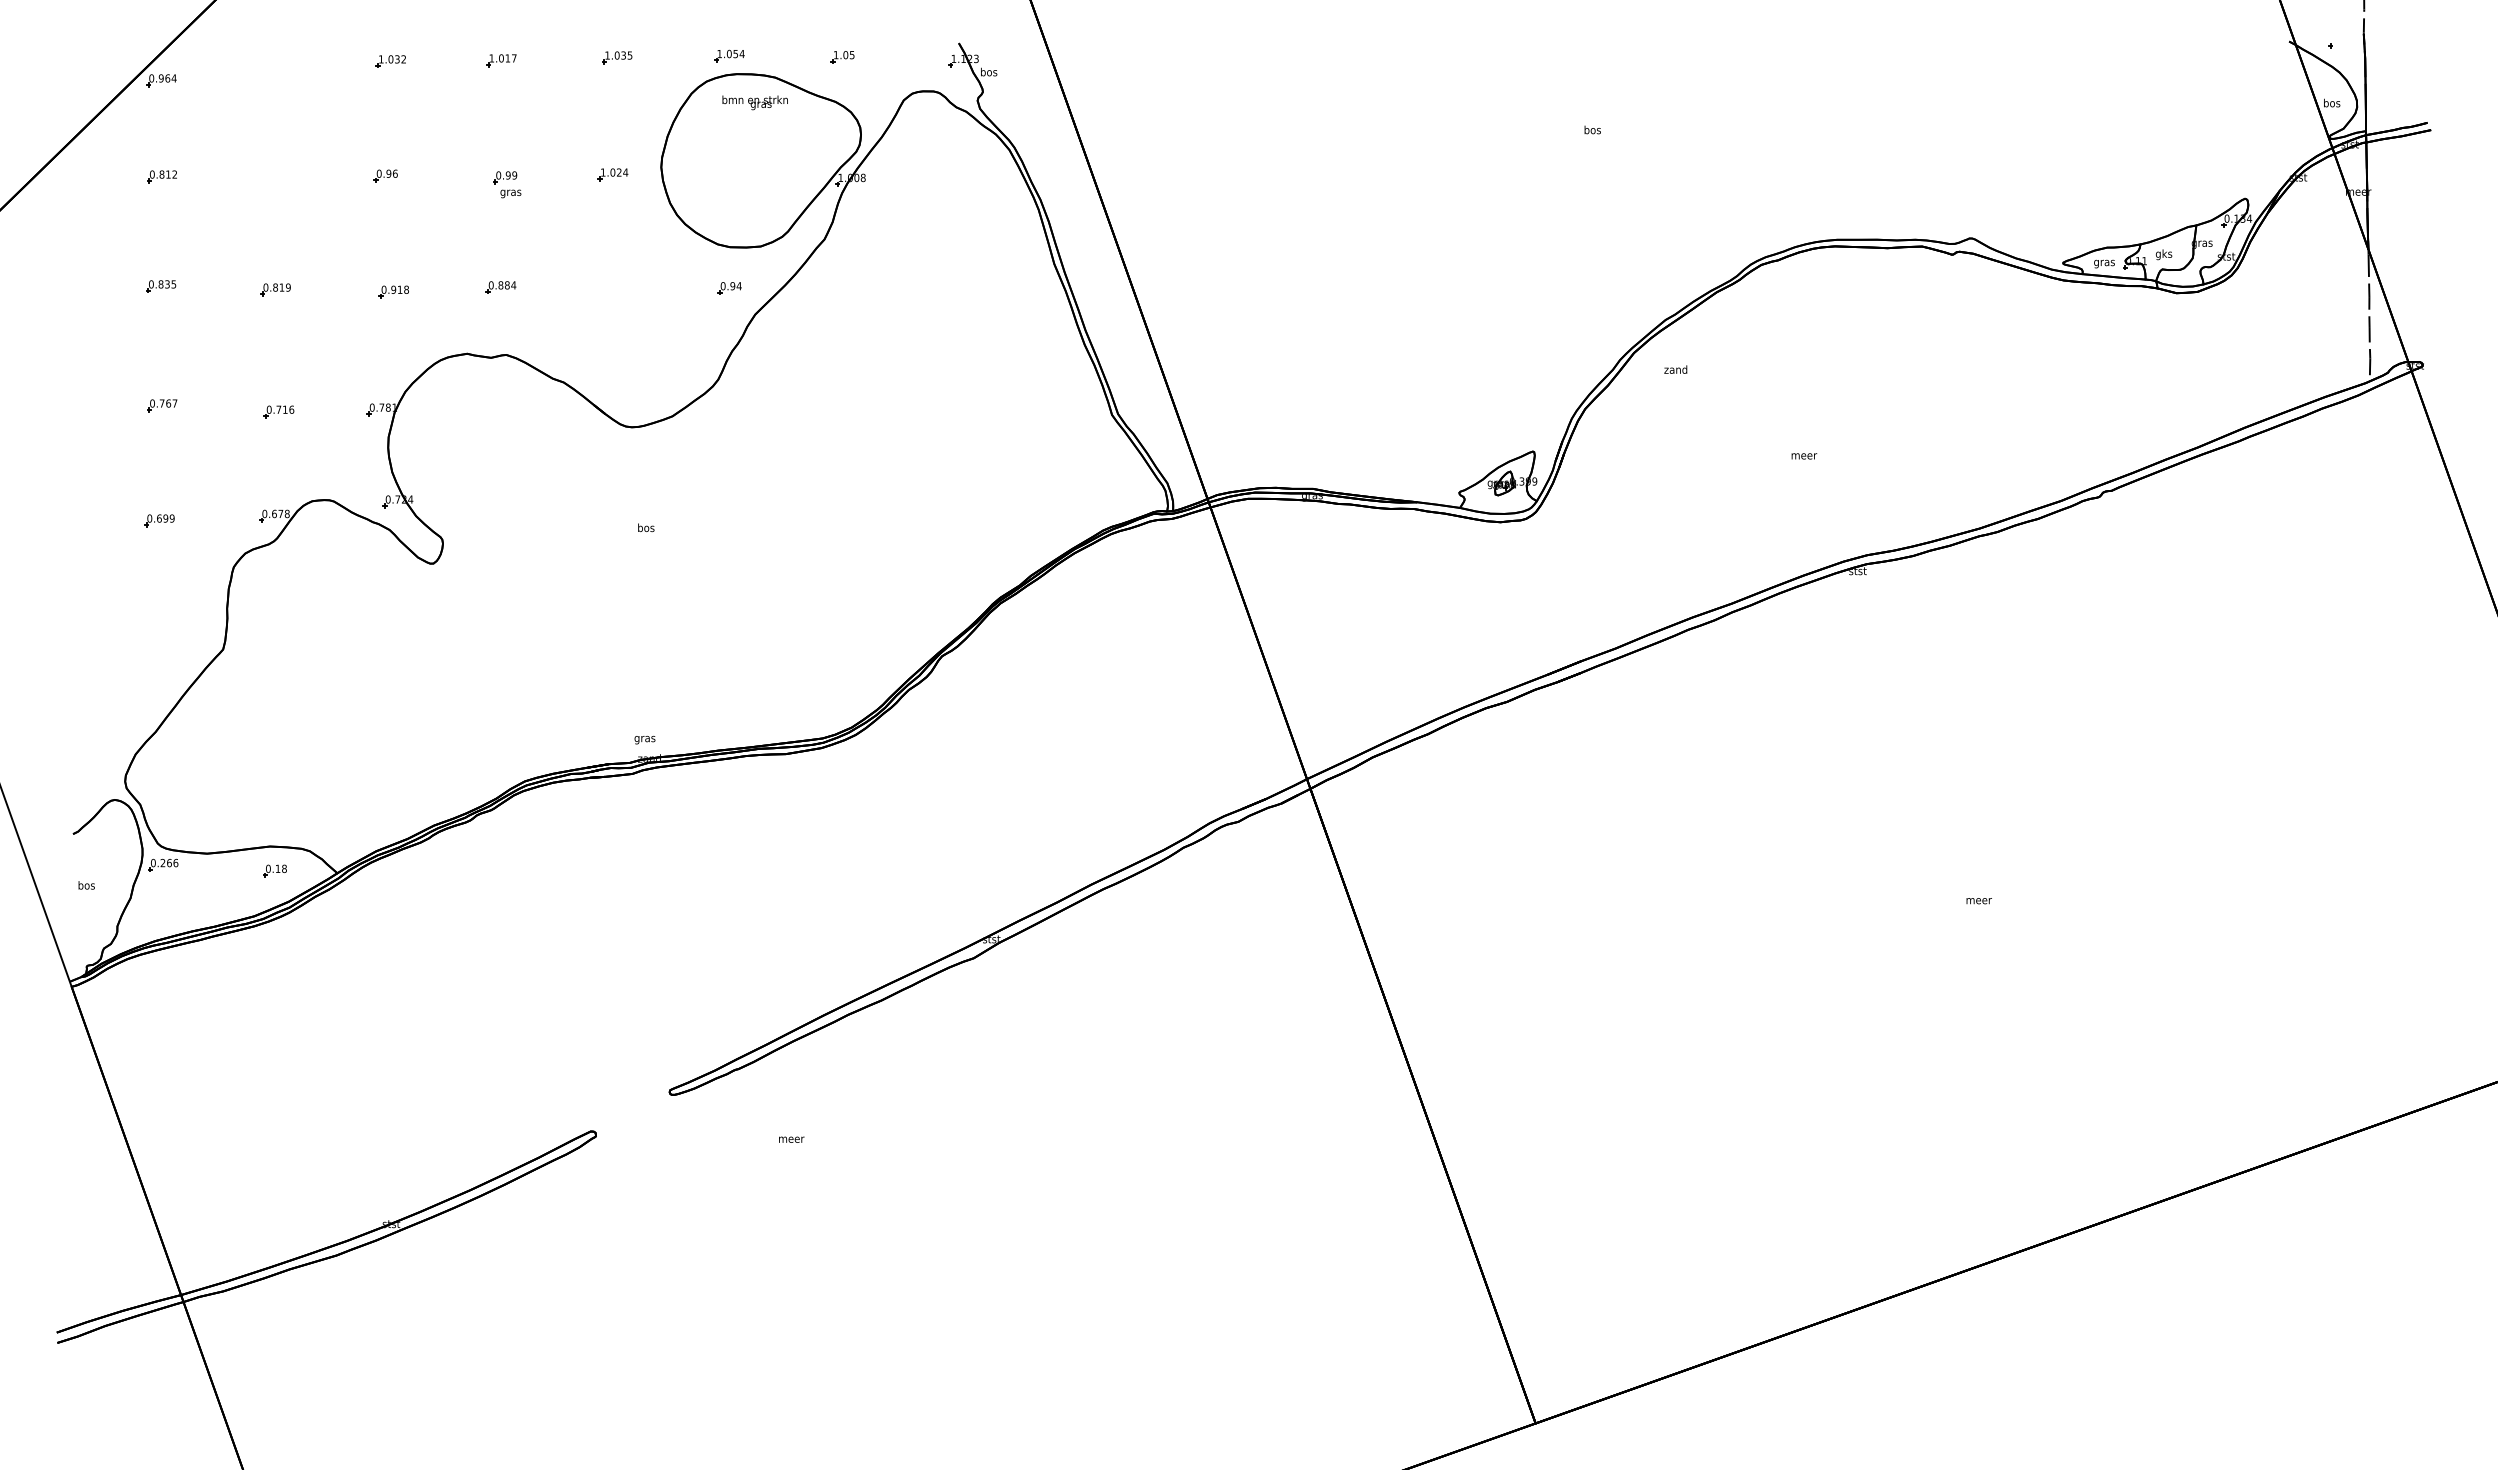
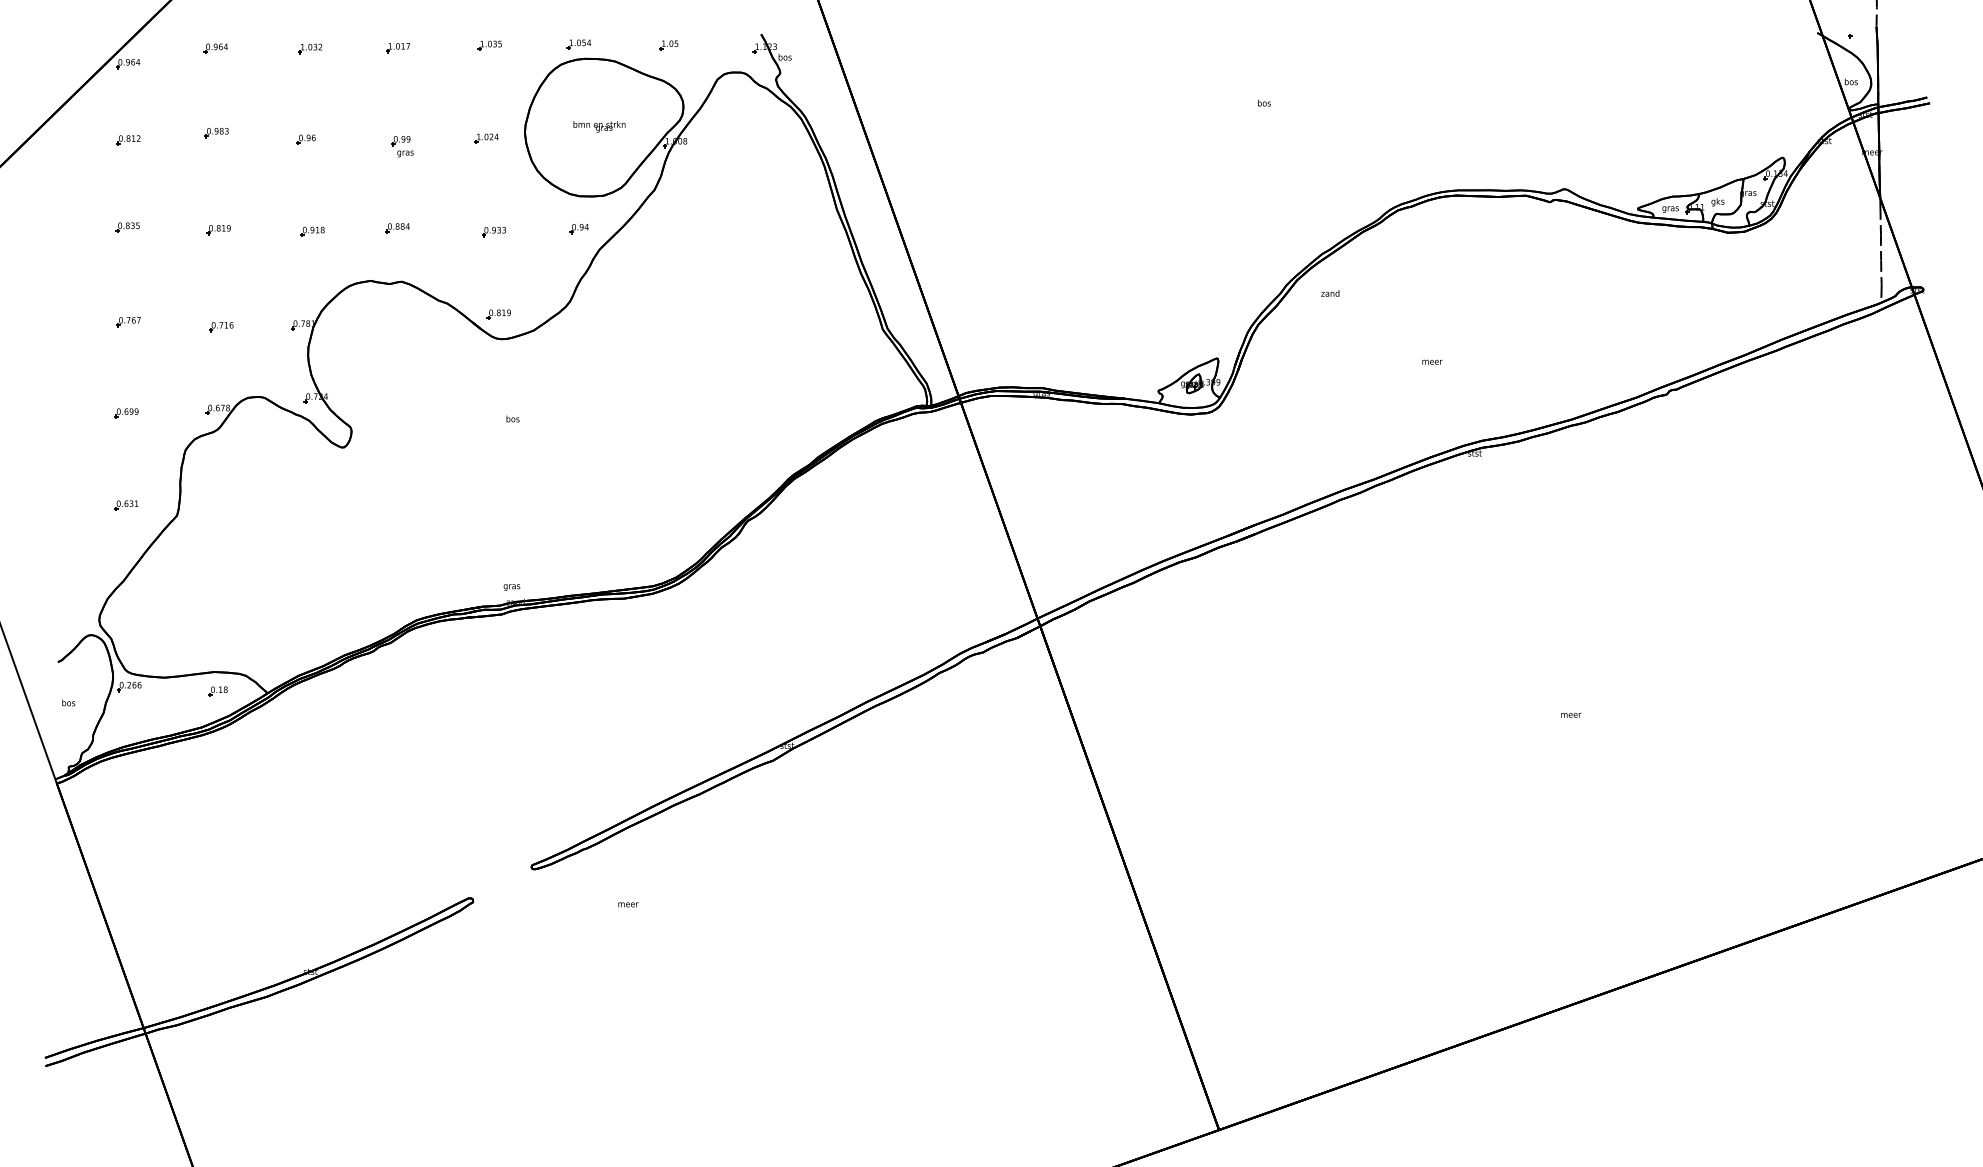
part: (271, 60) -> (215, 48), added
text: (754, 102) -> (598, 126), moved
part: (273, 167) -> (217, 132), added
part: (622, 291) -> (494, 231), added
part: (628, 396) -> (498, 314), added
part: (159, 636) -> (126, 505), added

